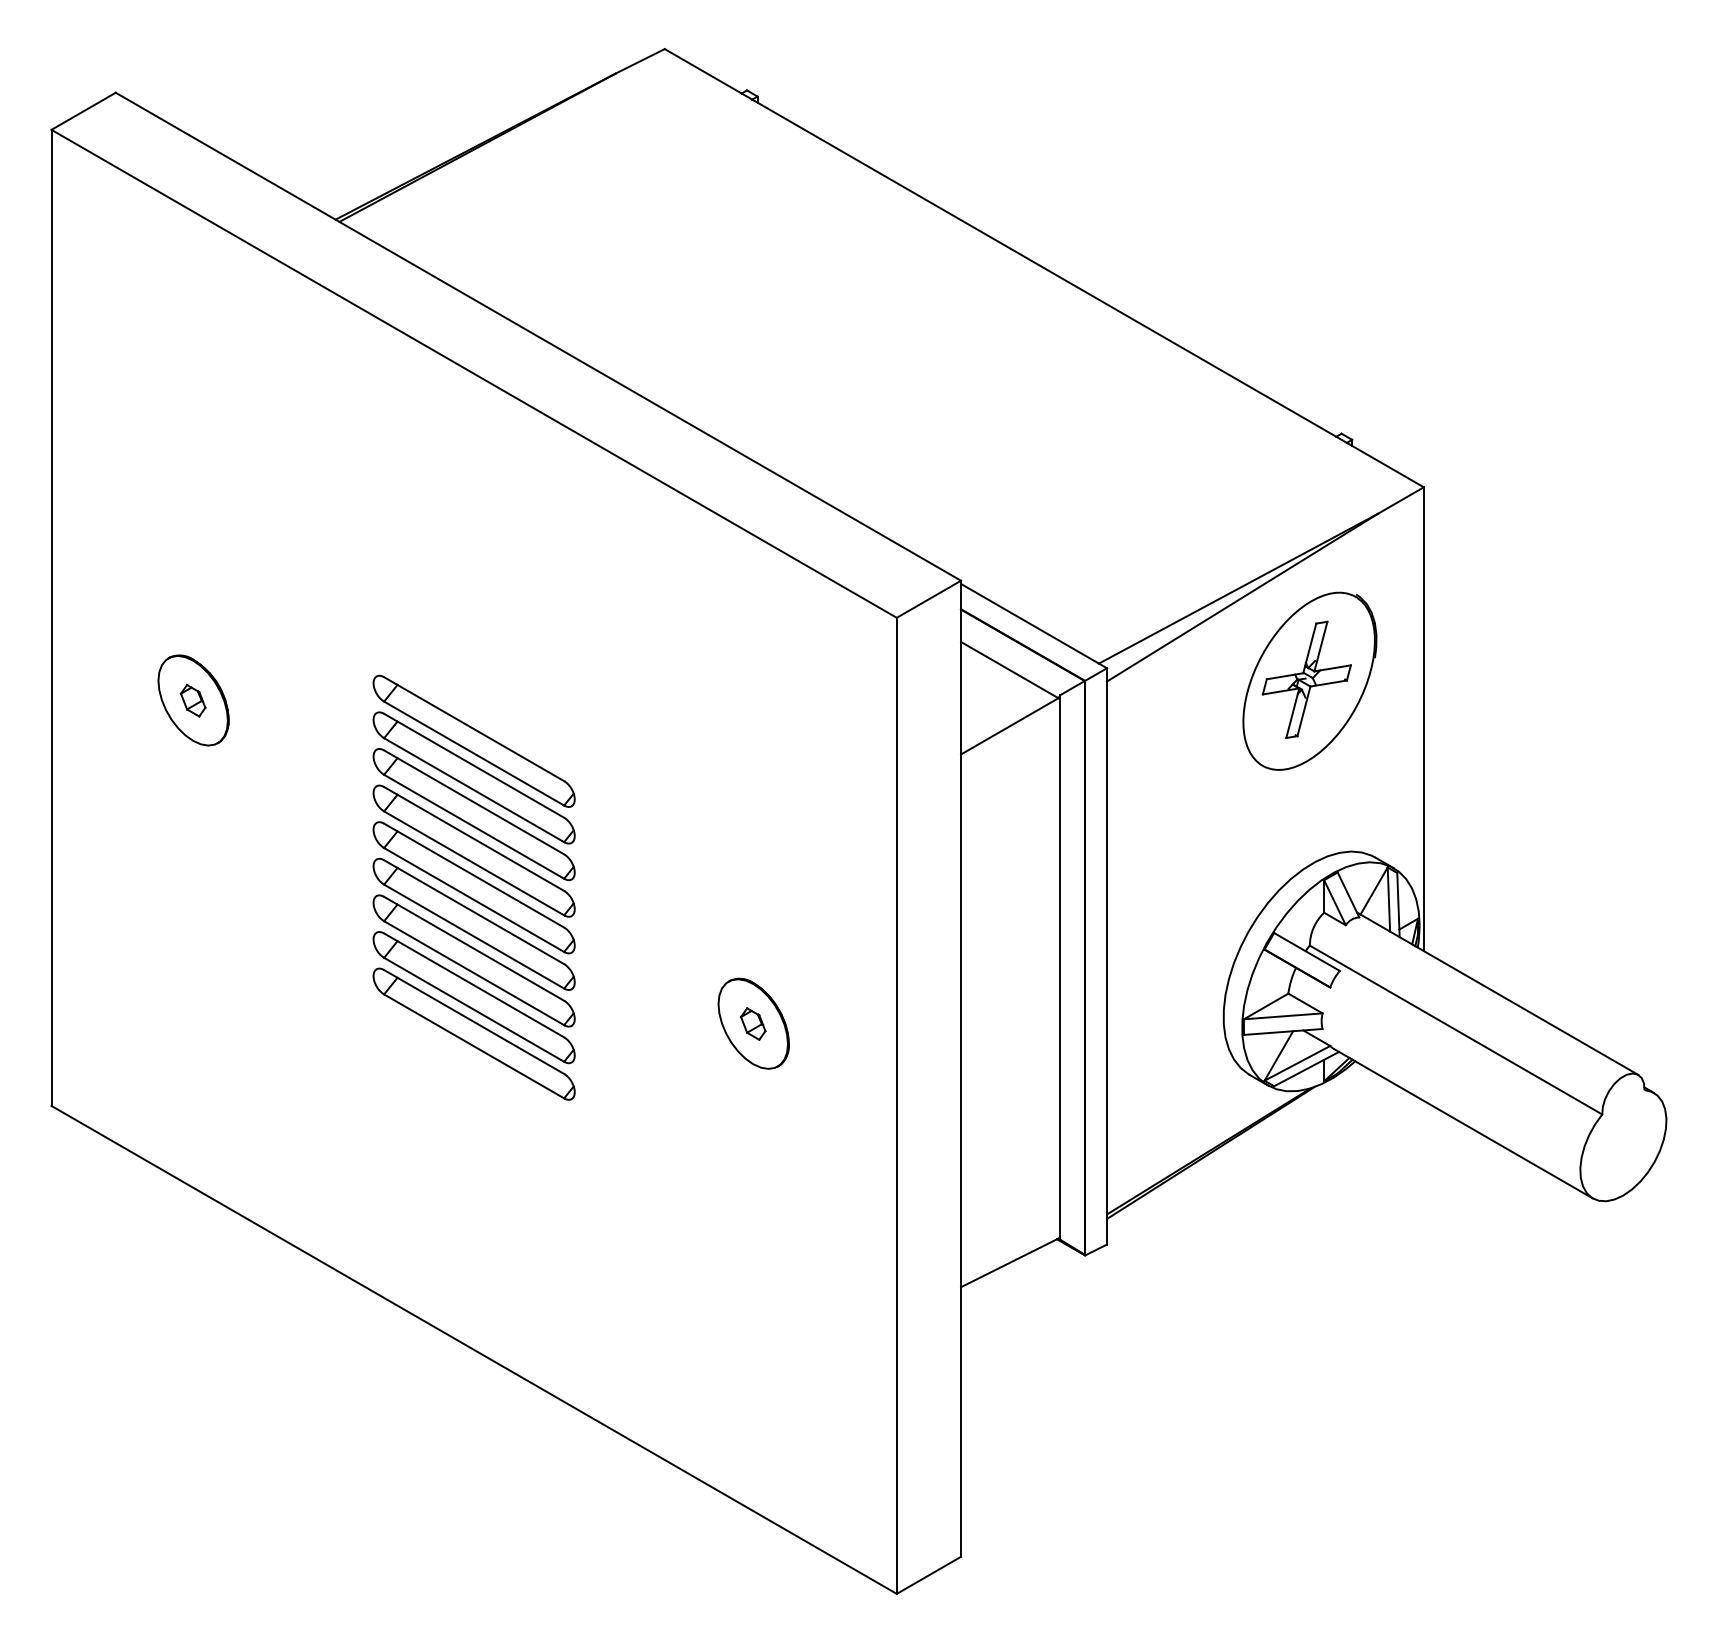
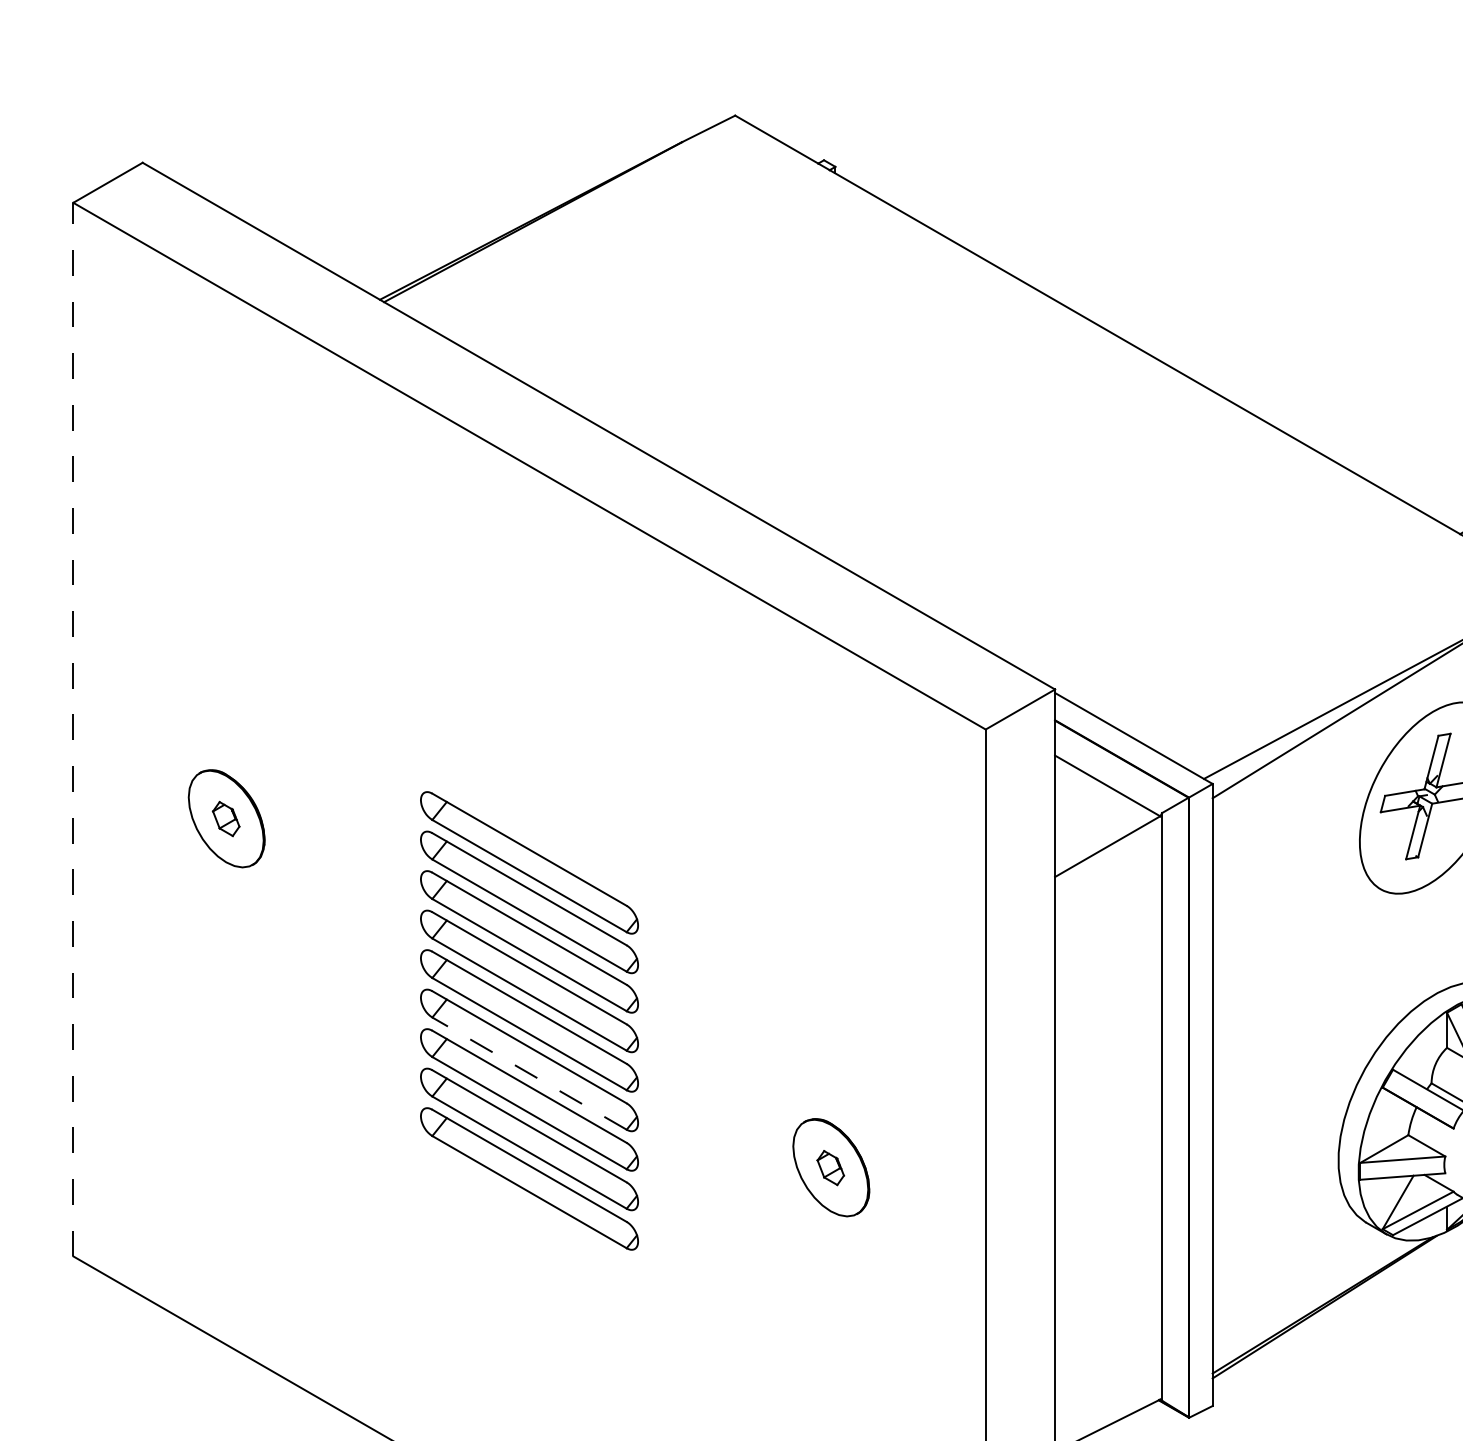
line: (51, 617) -> (73, 729), solid -> dashed
line: (474, 936) -> (529, 1073), solid -> dashed

